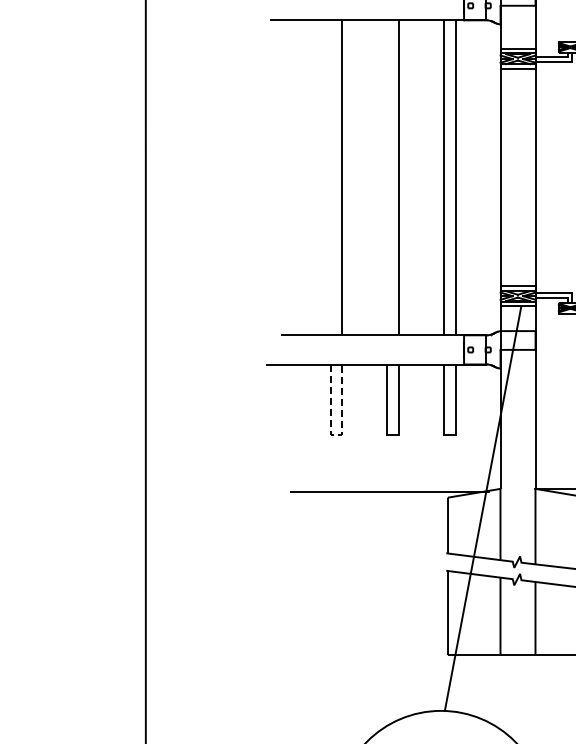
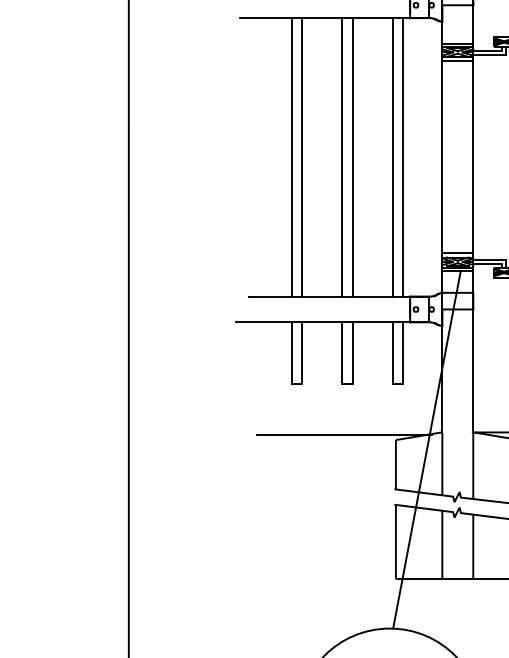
line: (330, 177) -> (292, 157), added
line: (387, 177) -> (342, 157), added
line: (336, 434) -> (297, 384), dashed -> solid

